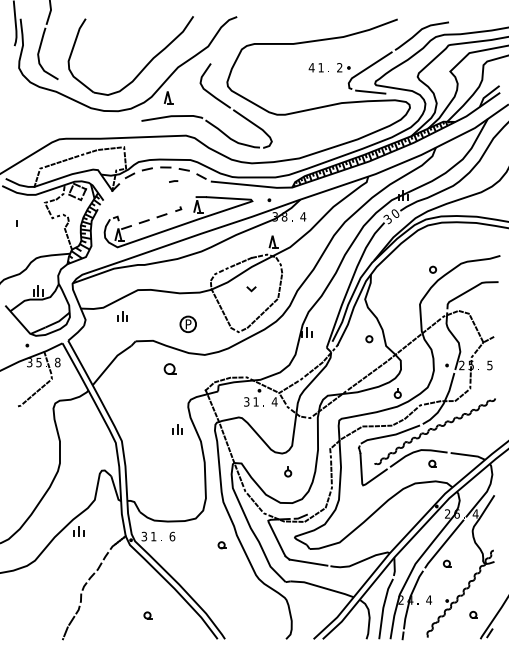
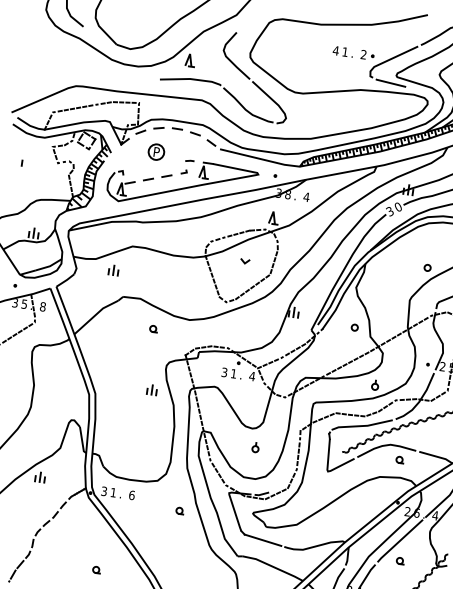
line: (173, 181) -> (189, 161), moved
part: (187, 323) -> (155, 151), moved
part: (170, 368) -> (153, 328), size x0.62

